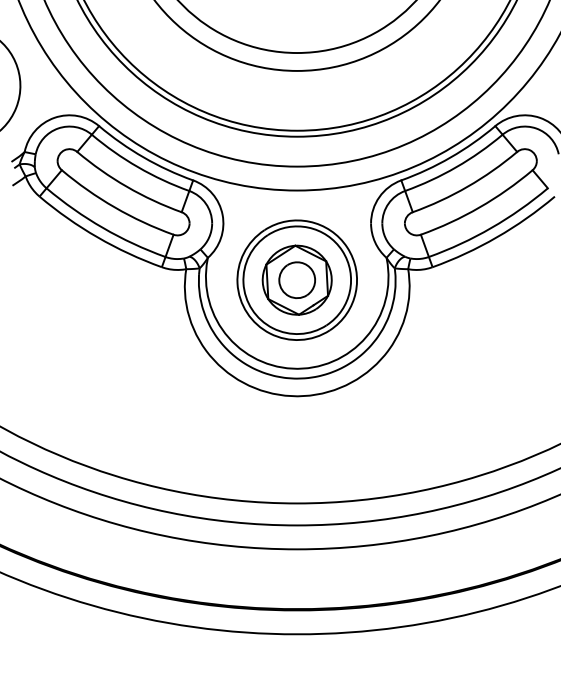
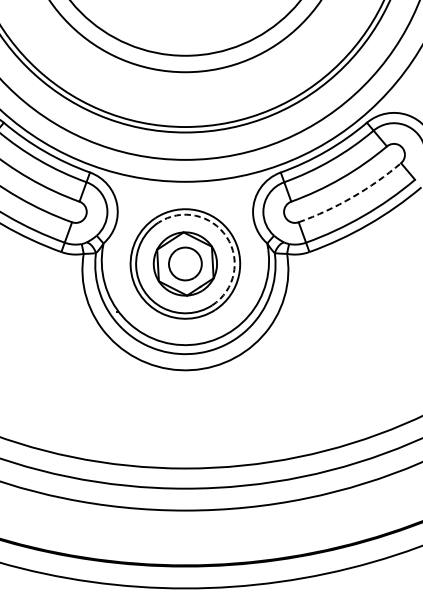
arc: (479, 207) -> (352, 197), solid -> dashed
arc: (342, 250) -> (226, 236), solid -> dashed

